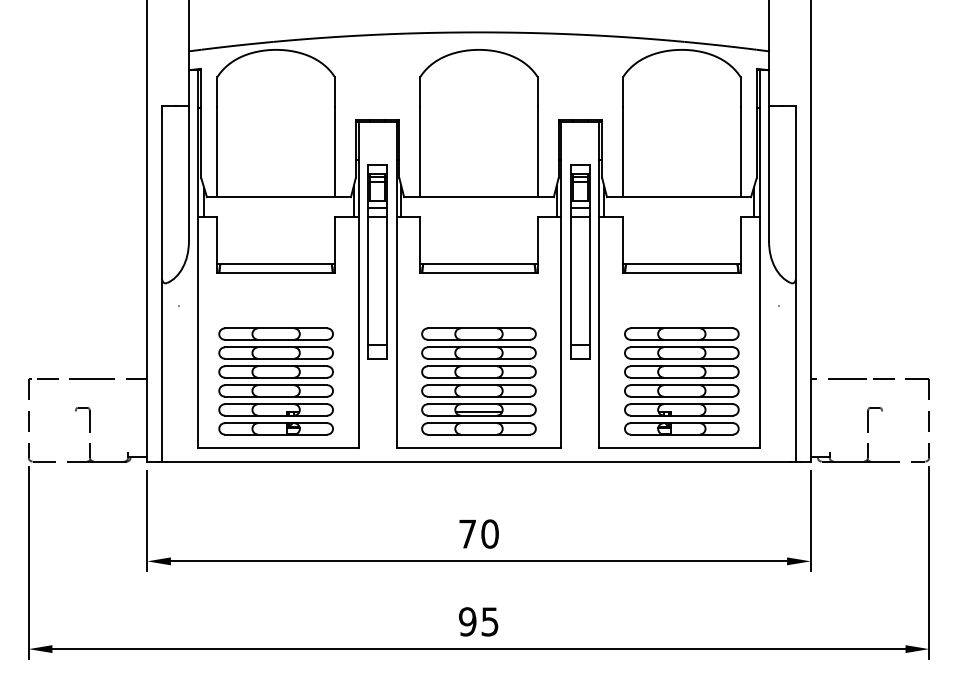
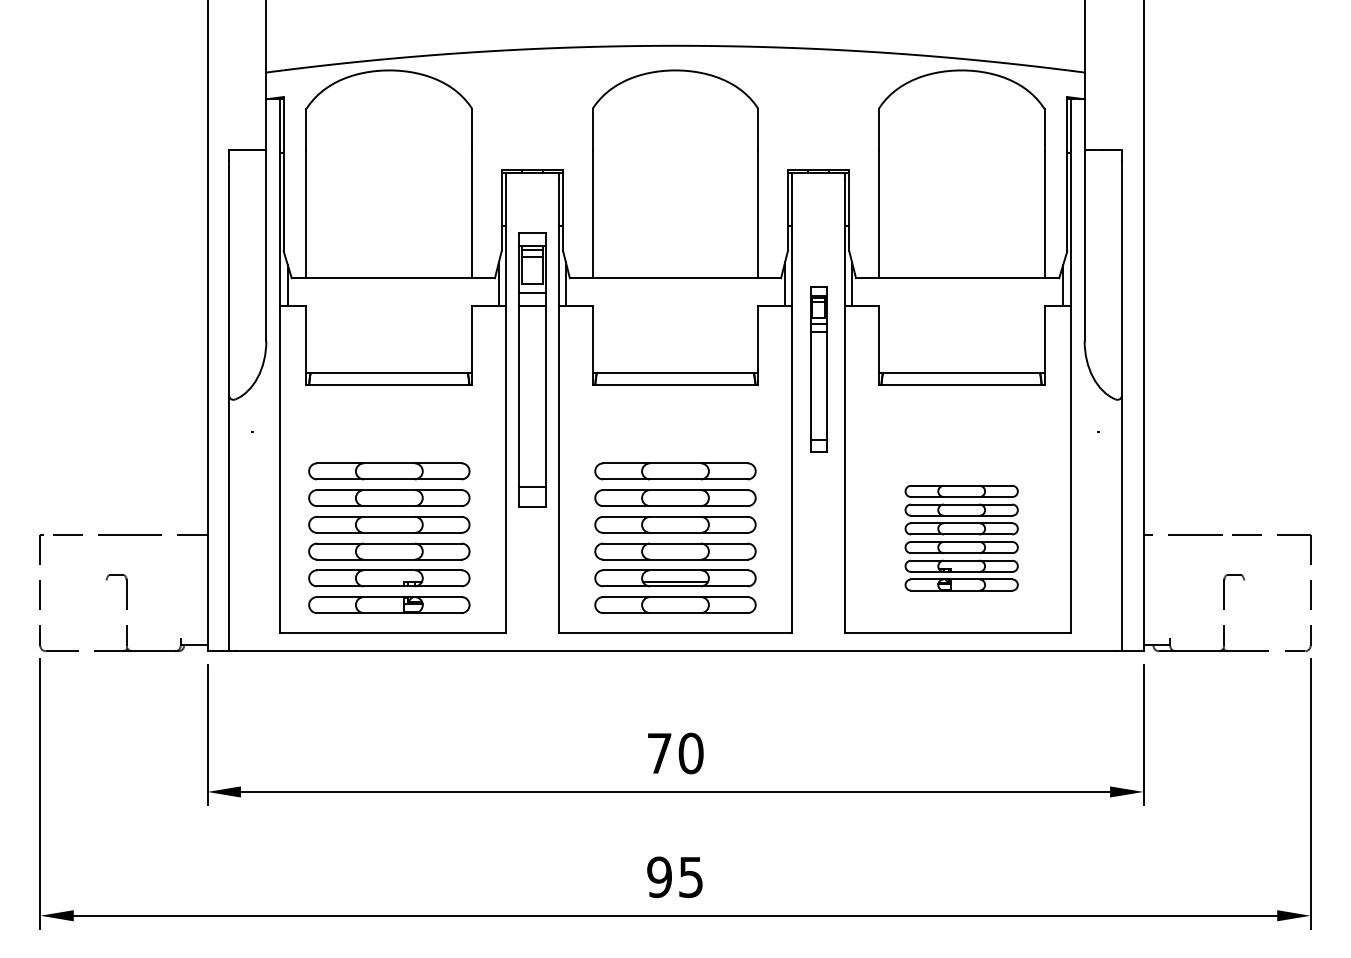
part: (580, 261) -> (818, 368), size x0.6
part: (681, 381) -> (961, 538), size x0.7

